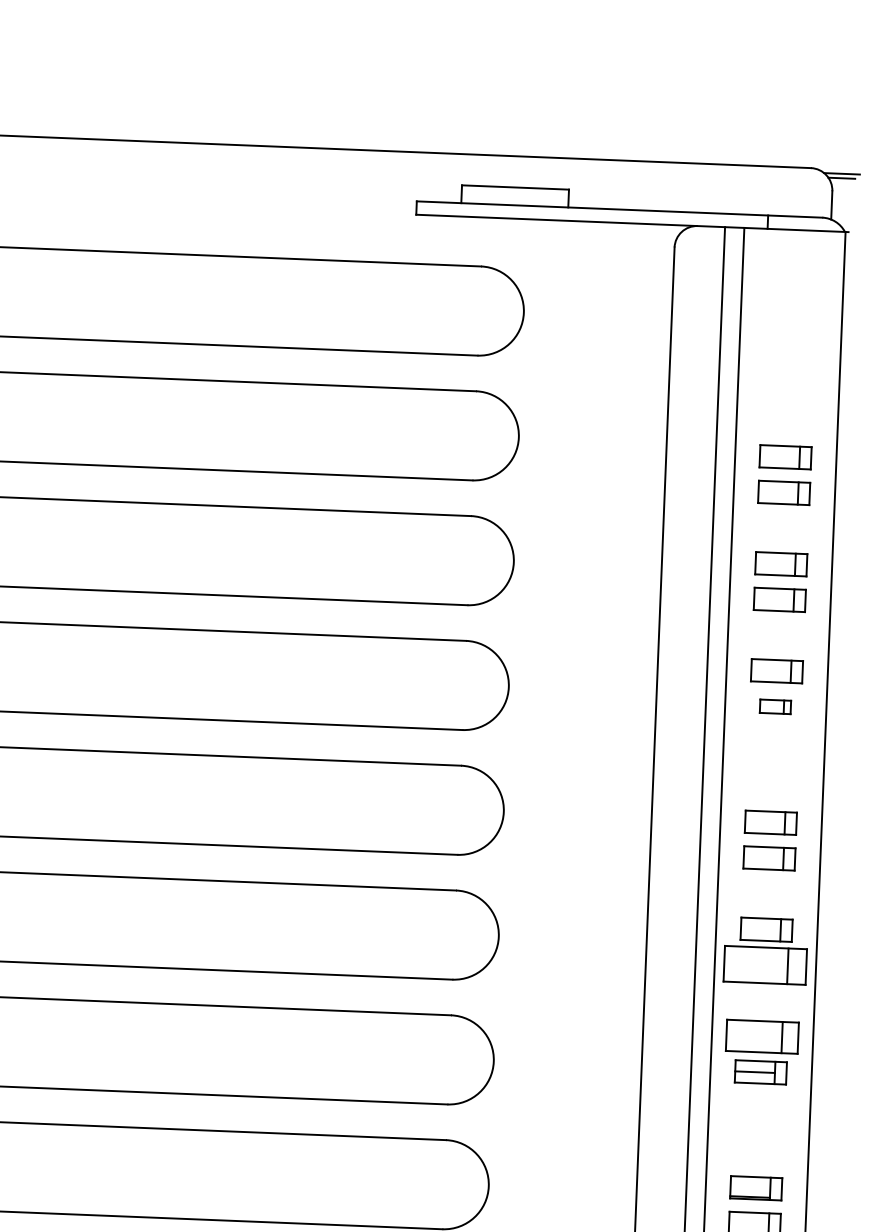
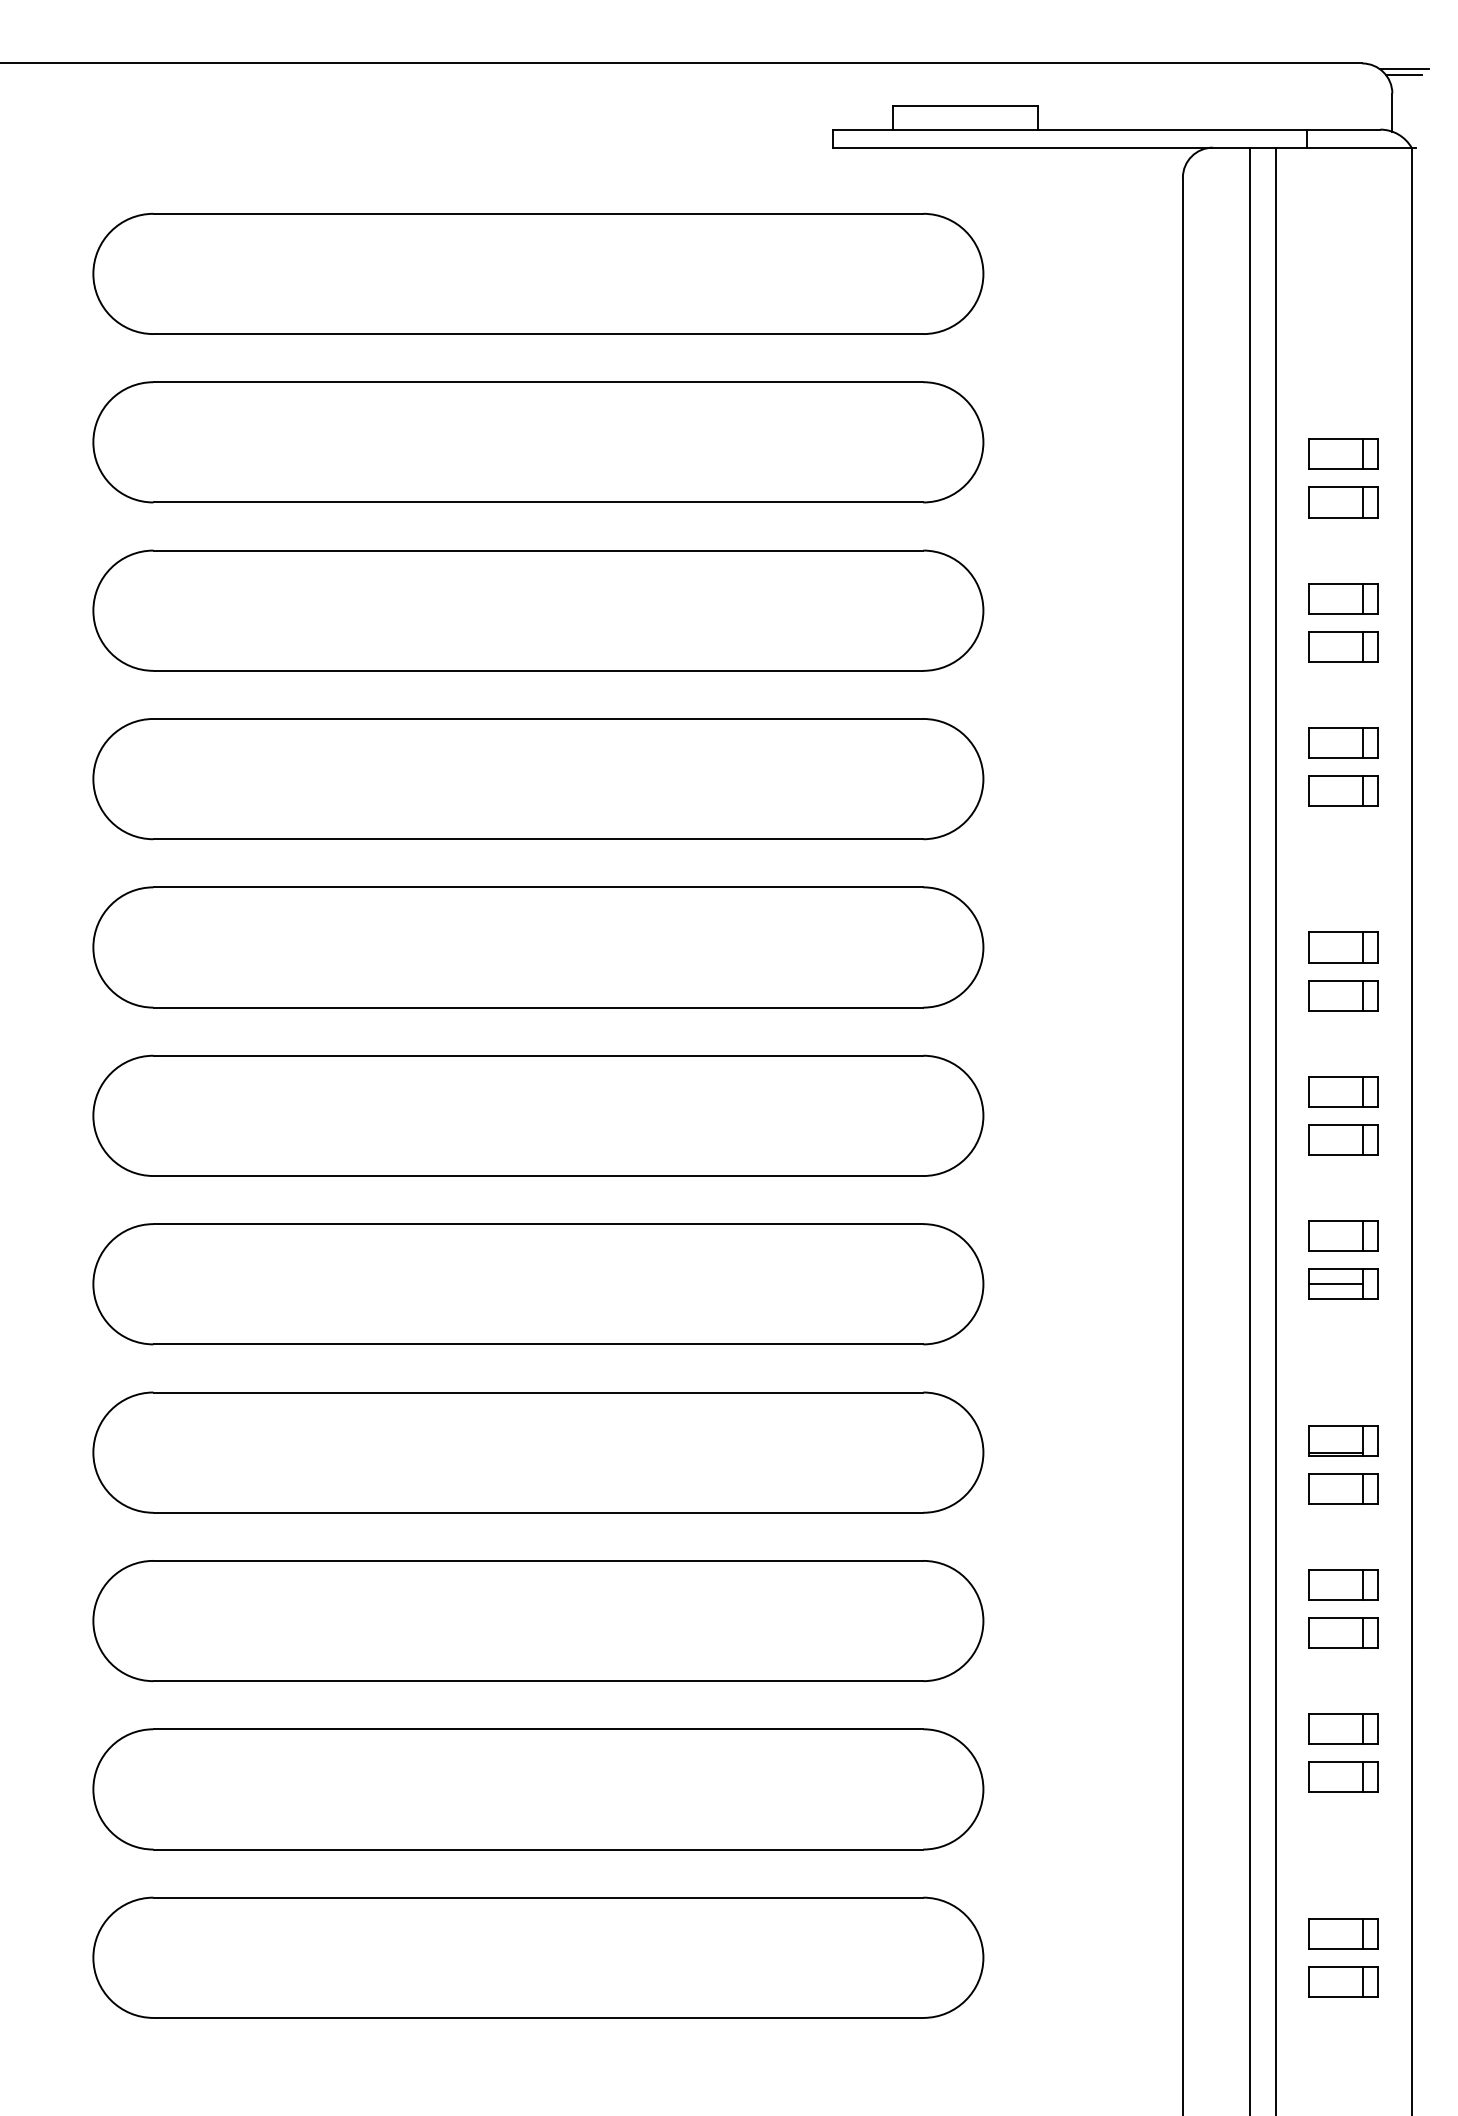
part: (775, 706) -> (1343, 790), size x1.67
part: (765, 965) -> (1343, 1139), size x0.62
part: (762, 1036) -> (1343, 1235), size x0.71

